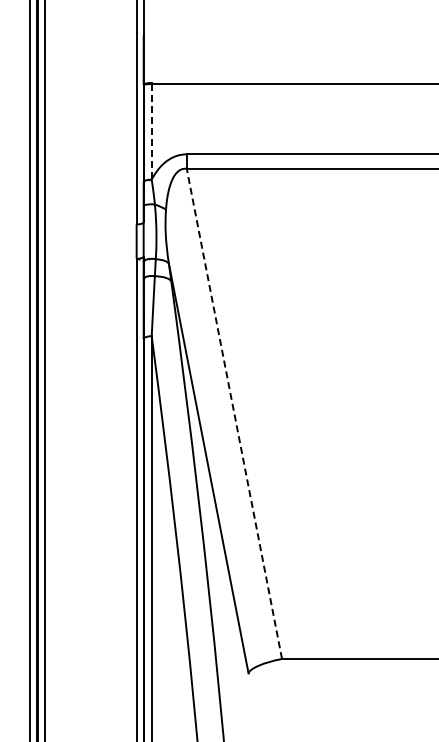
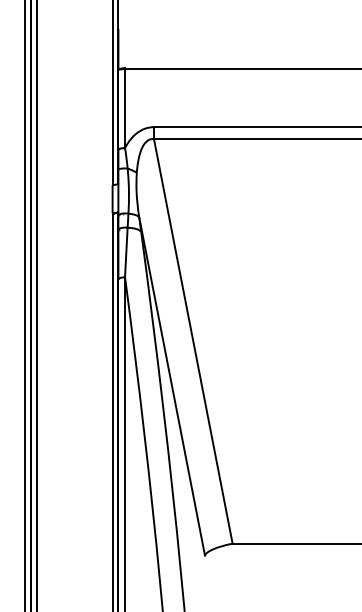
line: (151, 131) -> (124, 108), dashed -> solid
line: (234, 413) -> (193, 341), dashed -> solid

